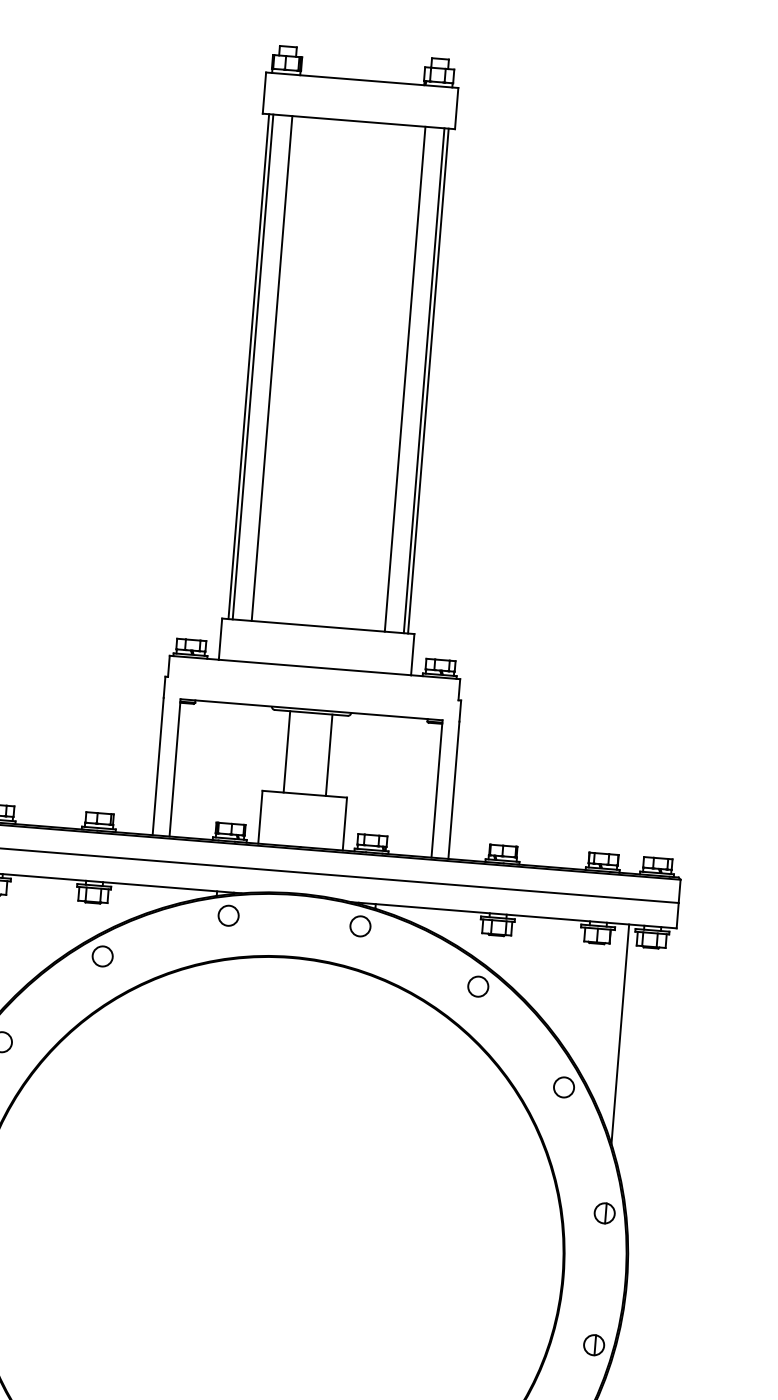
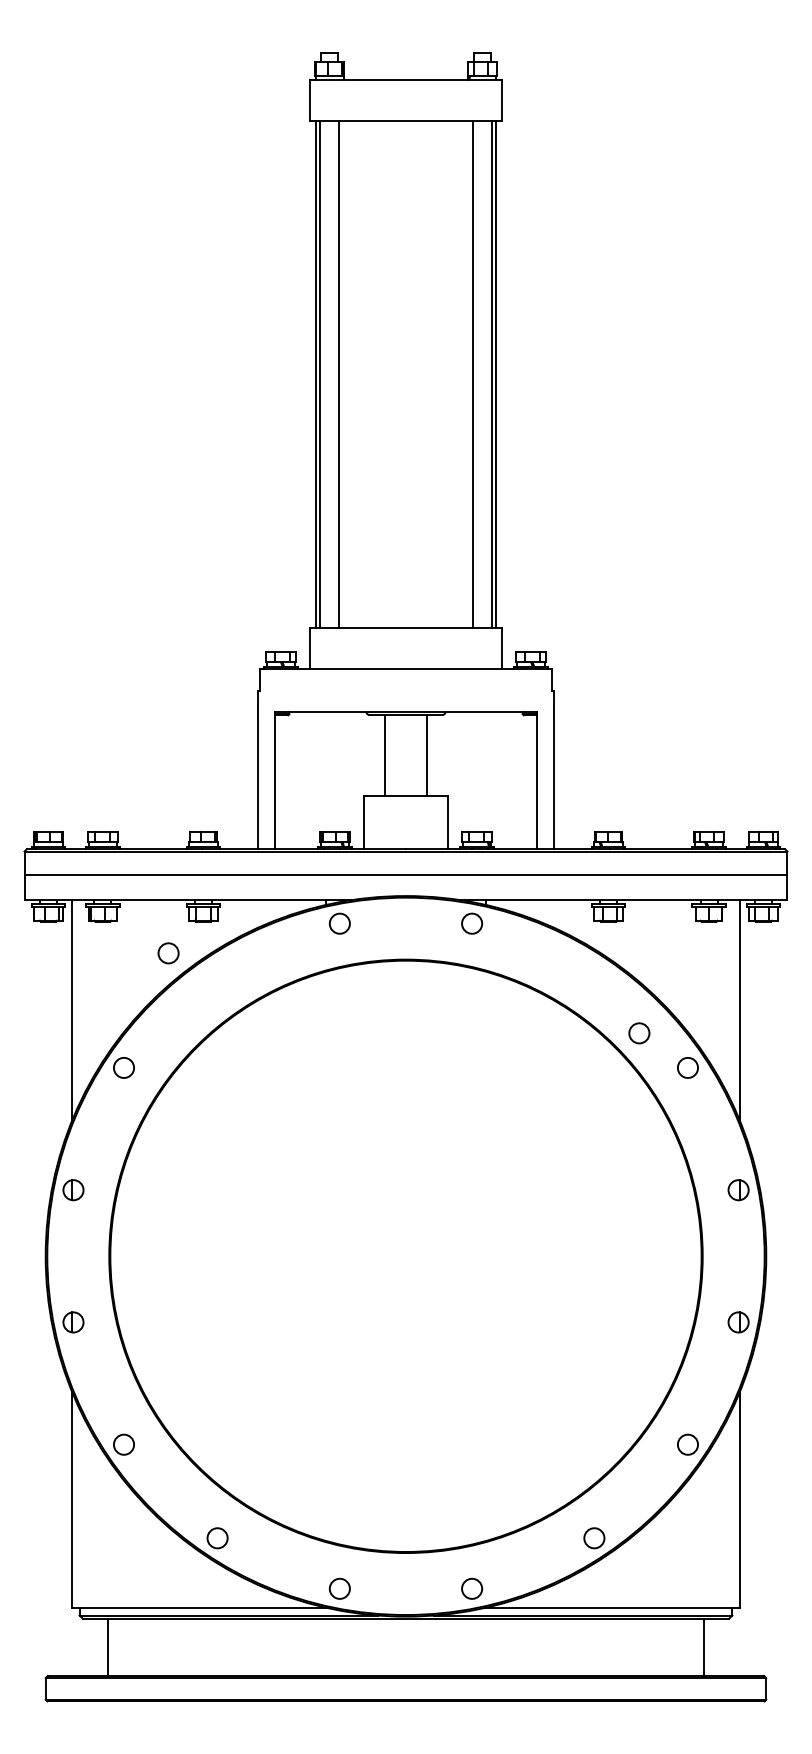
circle: (102, 956) -> (168, 953), moved
circle: (478, 986) -> (639, 1033), moved

